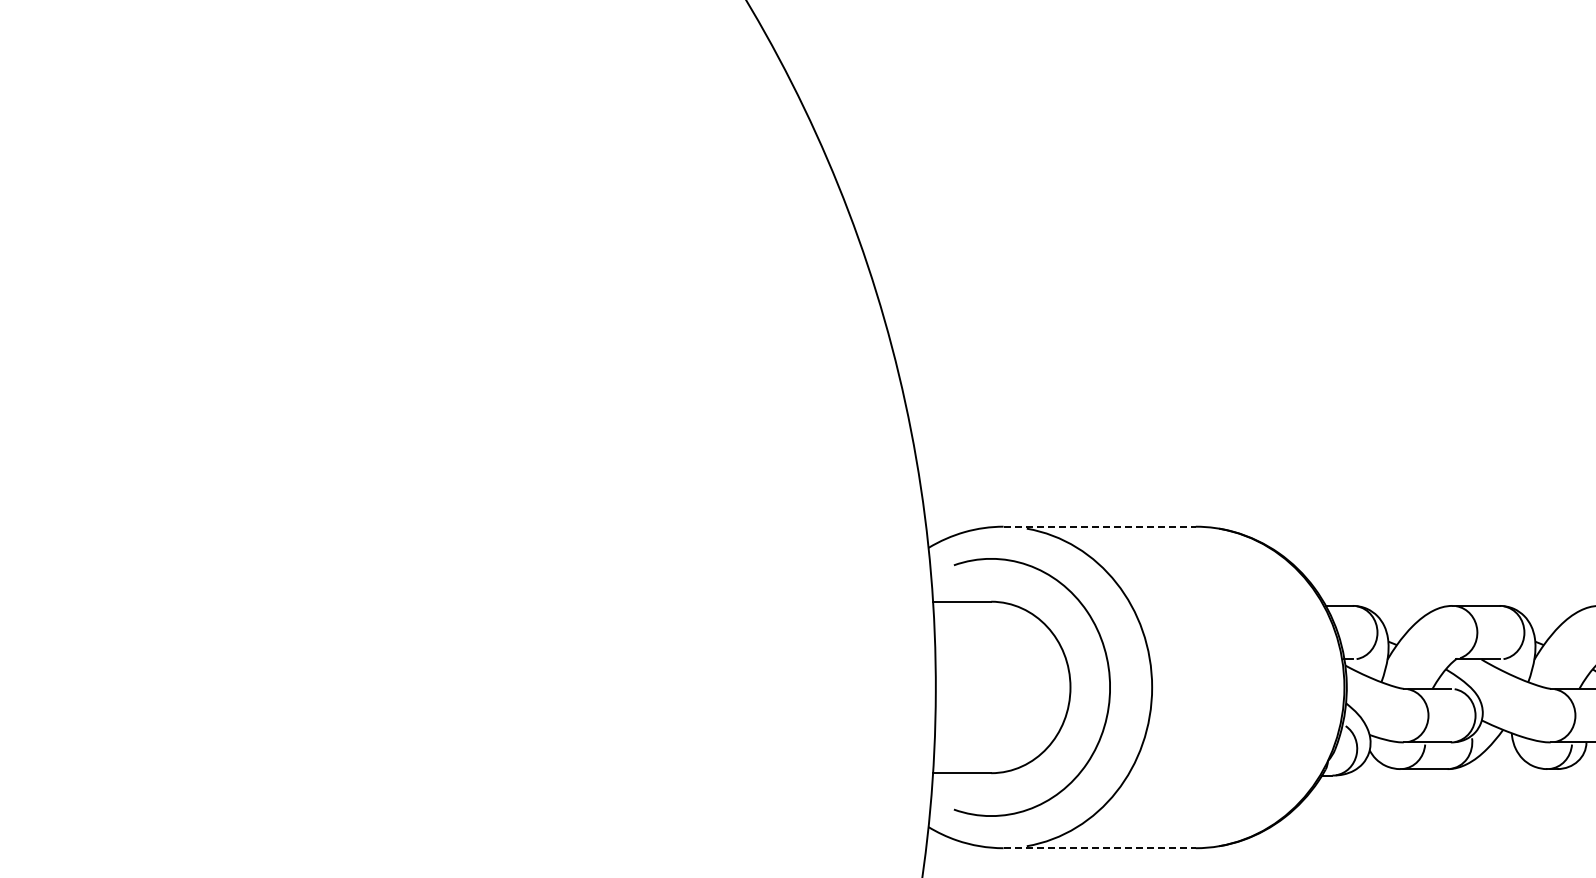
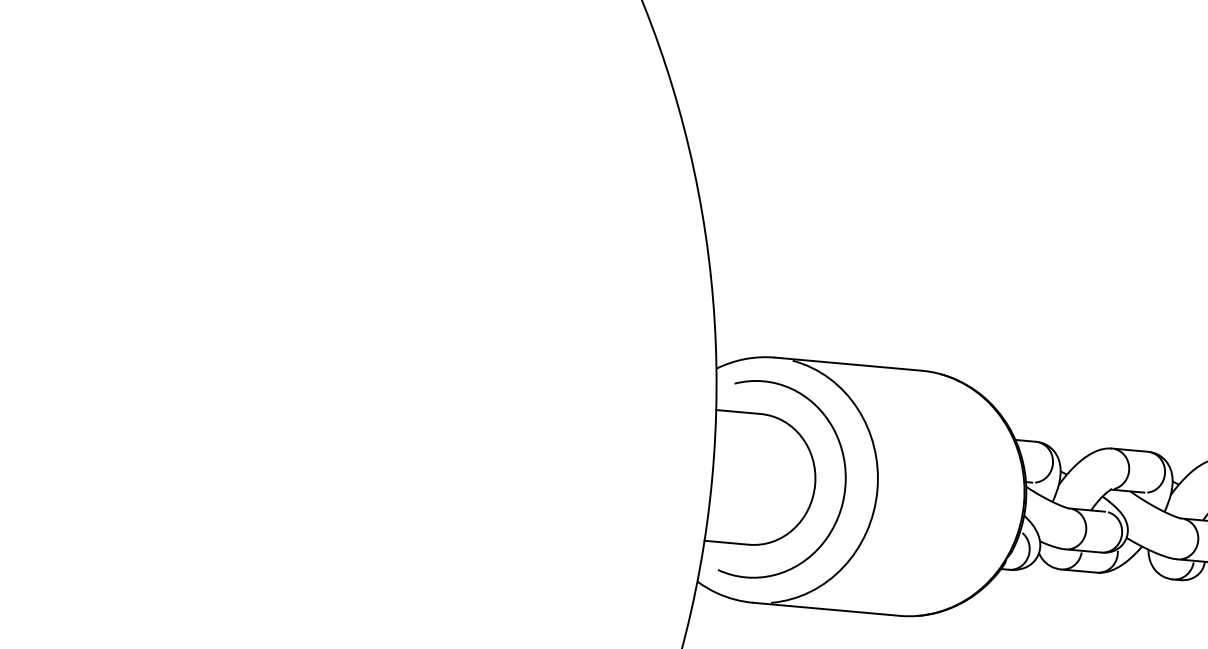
line: (1100, 526) -> (848, 364), dashed -> solid
line: (1100, 848) -> (827, 609), dashed -> solid

